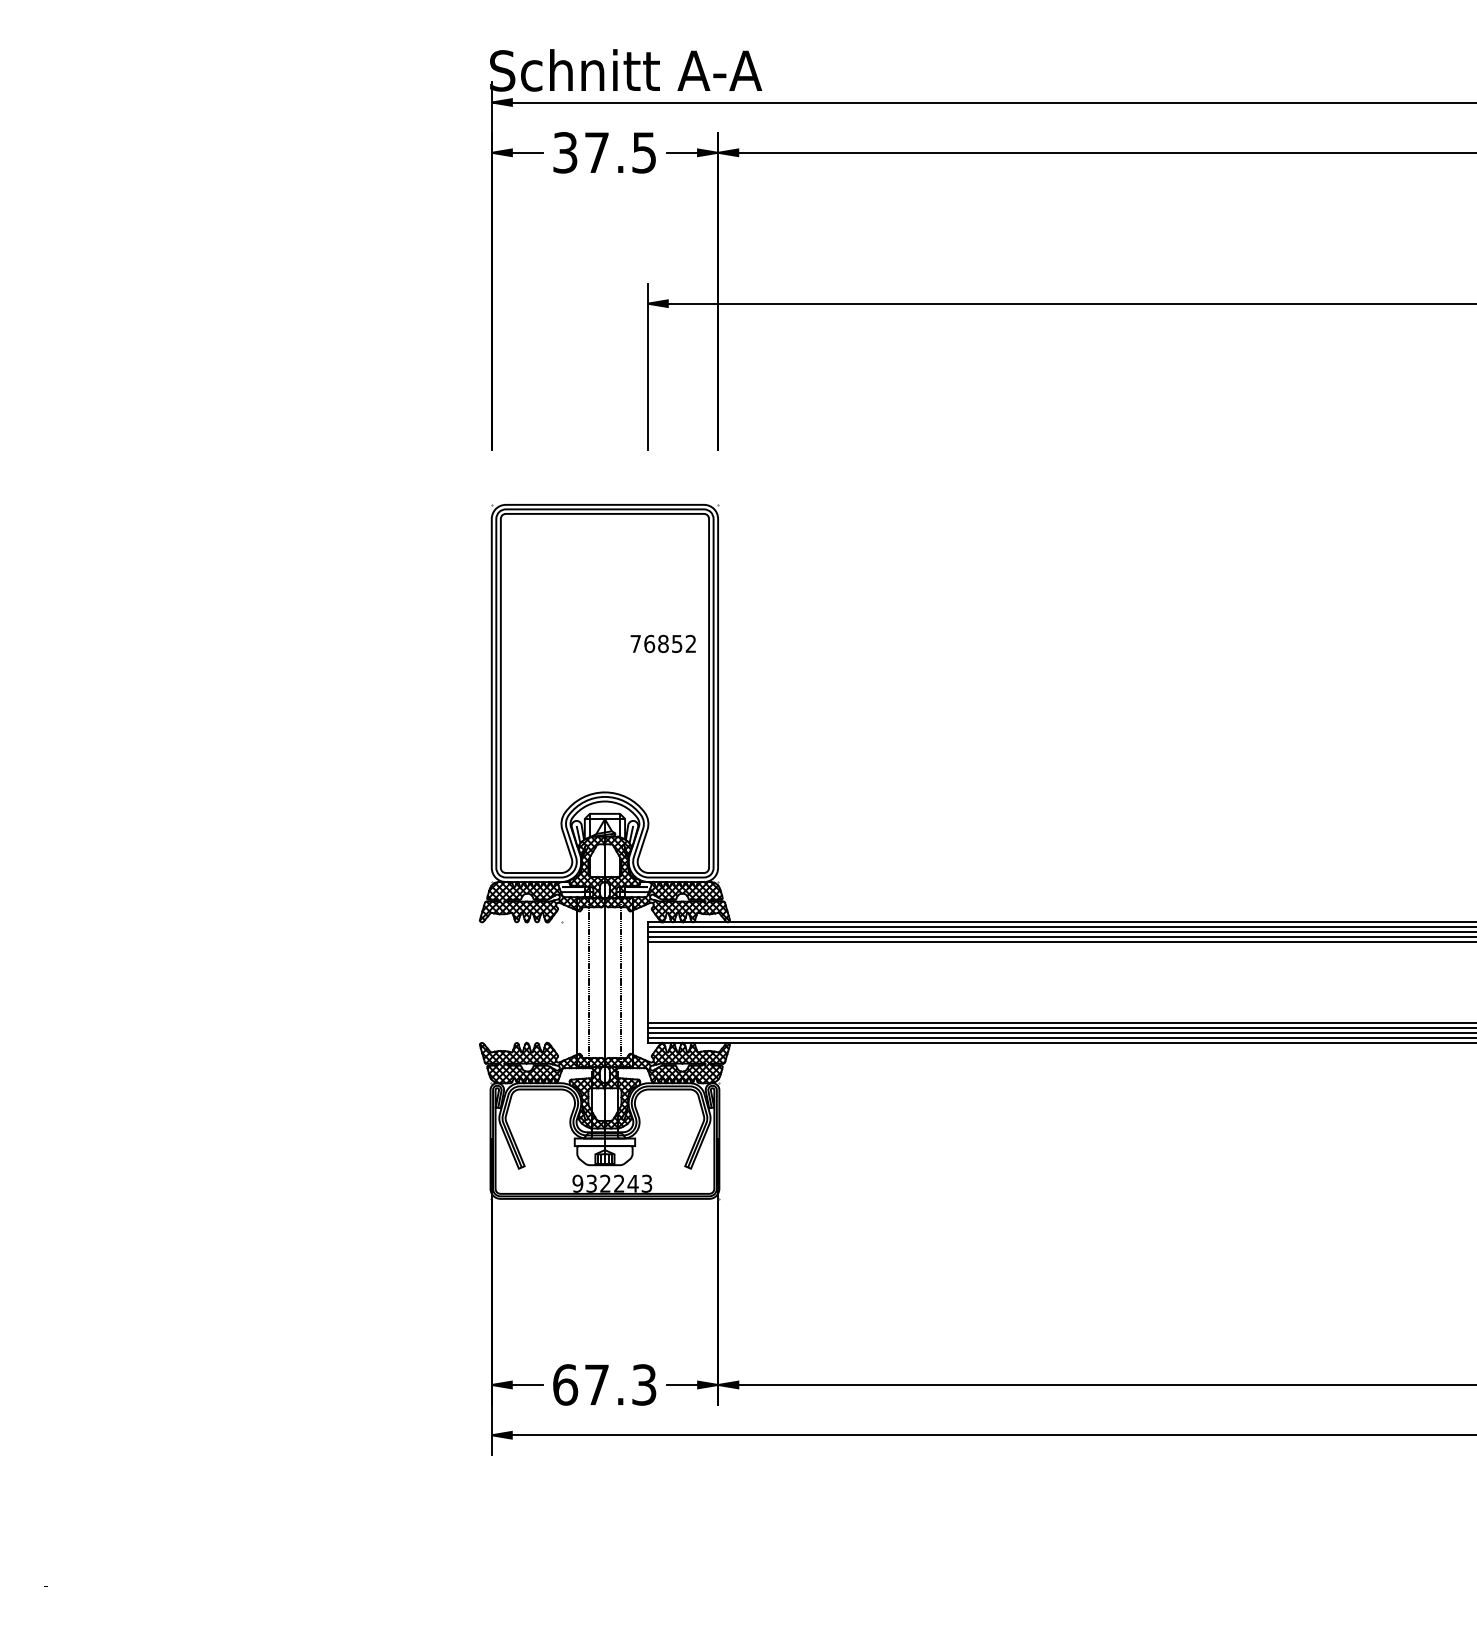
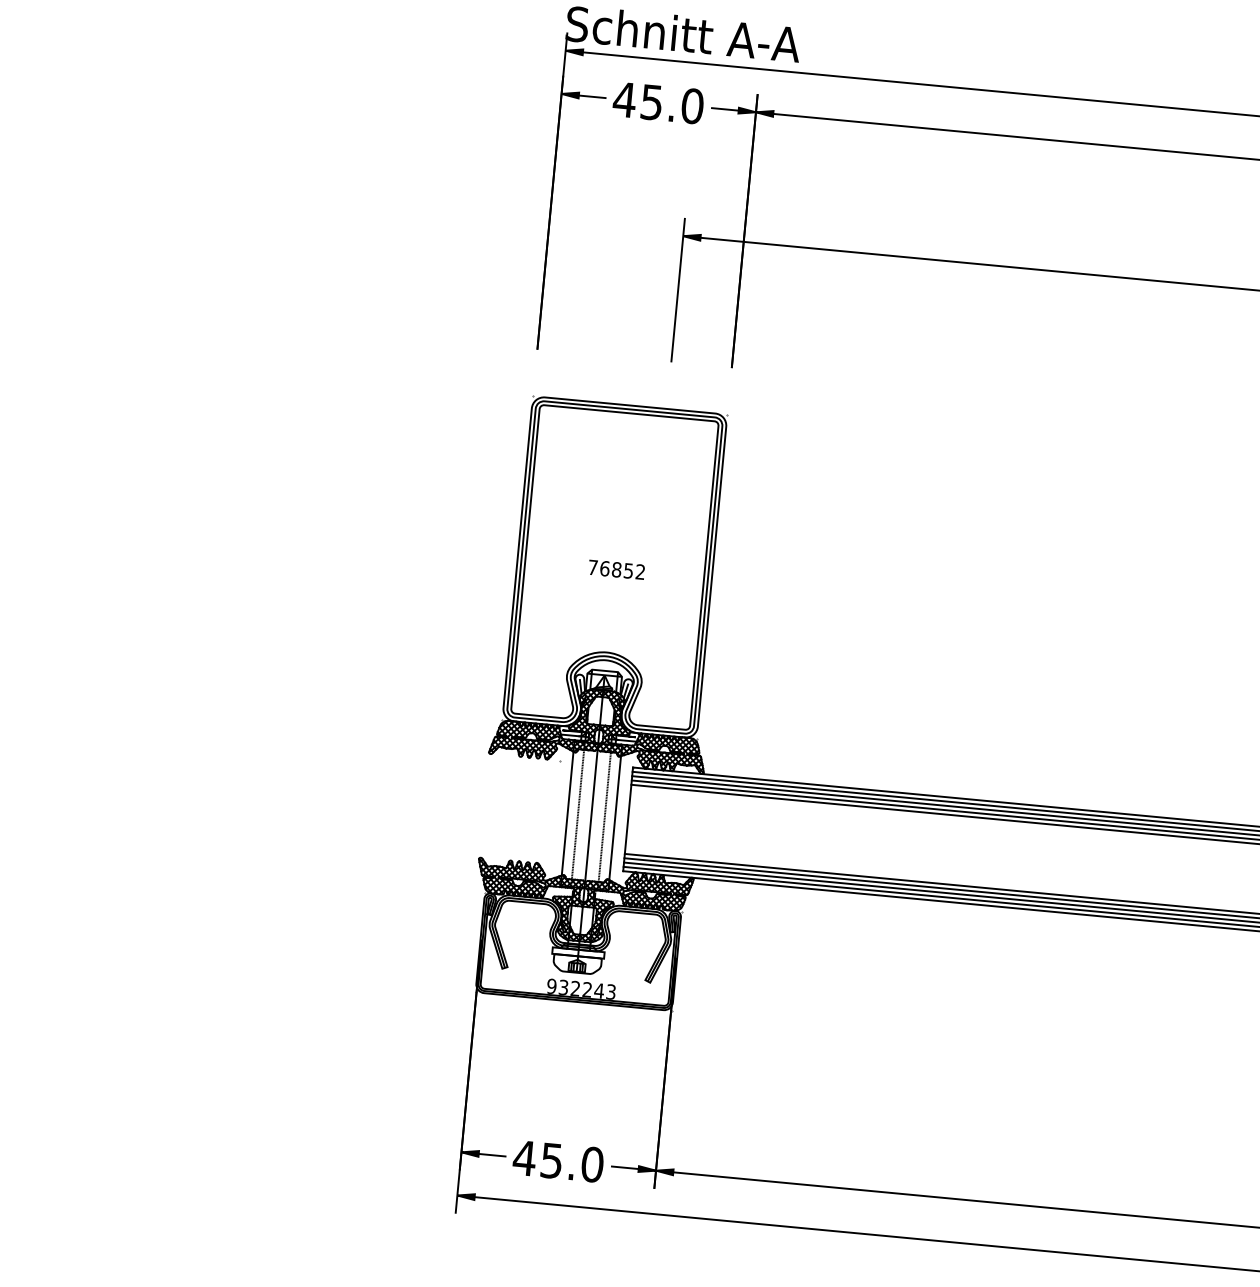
text: (604, 152) -> (658, 102), 37.5 -> 45.0
text: (662, 643) -> (616, 569), moved
text: (604, 1384) -> (558, 1161), 67.3 -> 45.0

